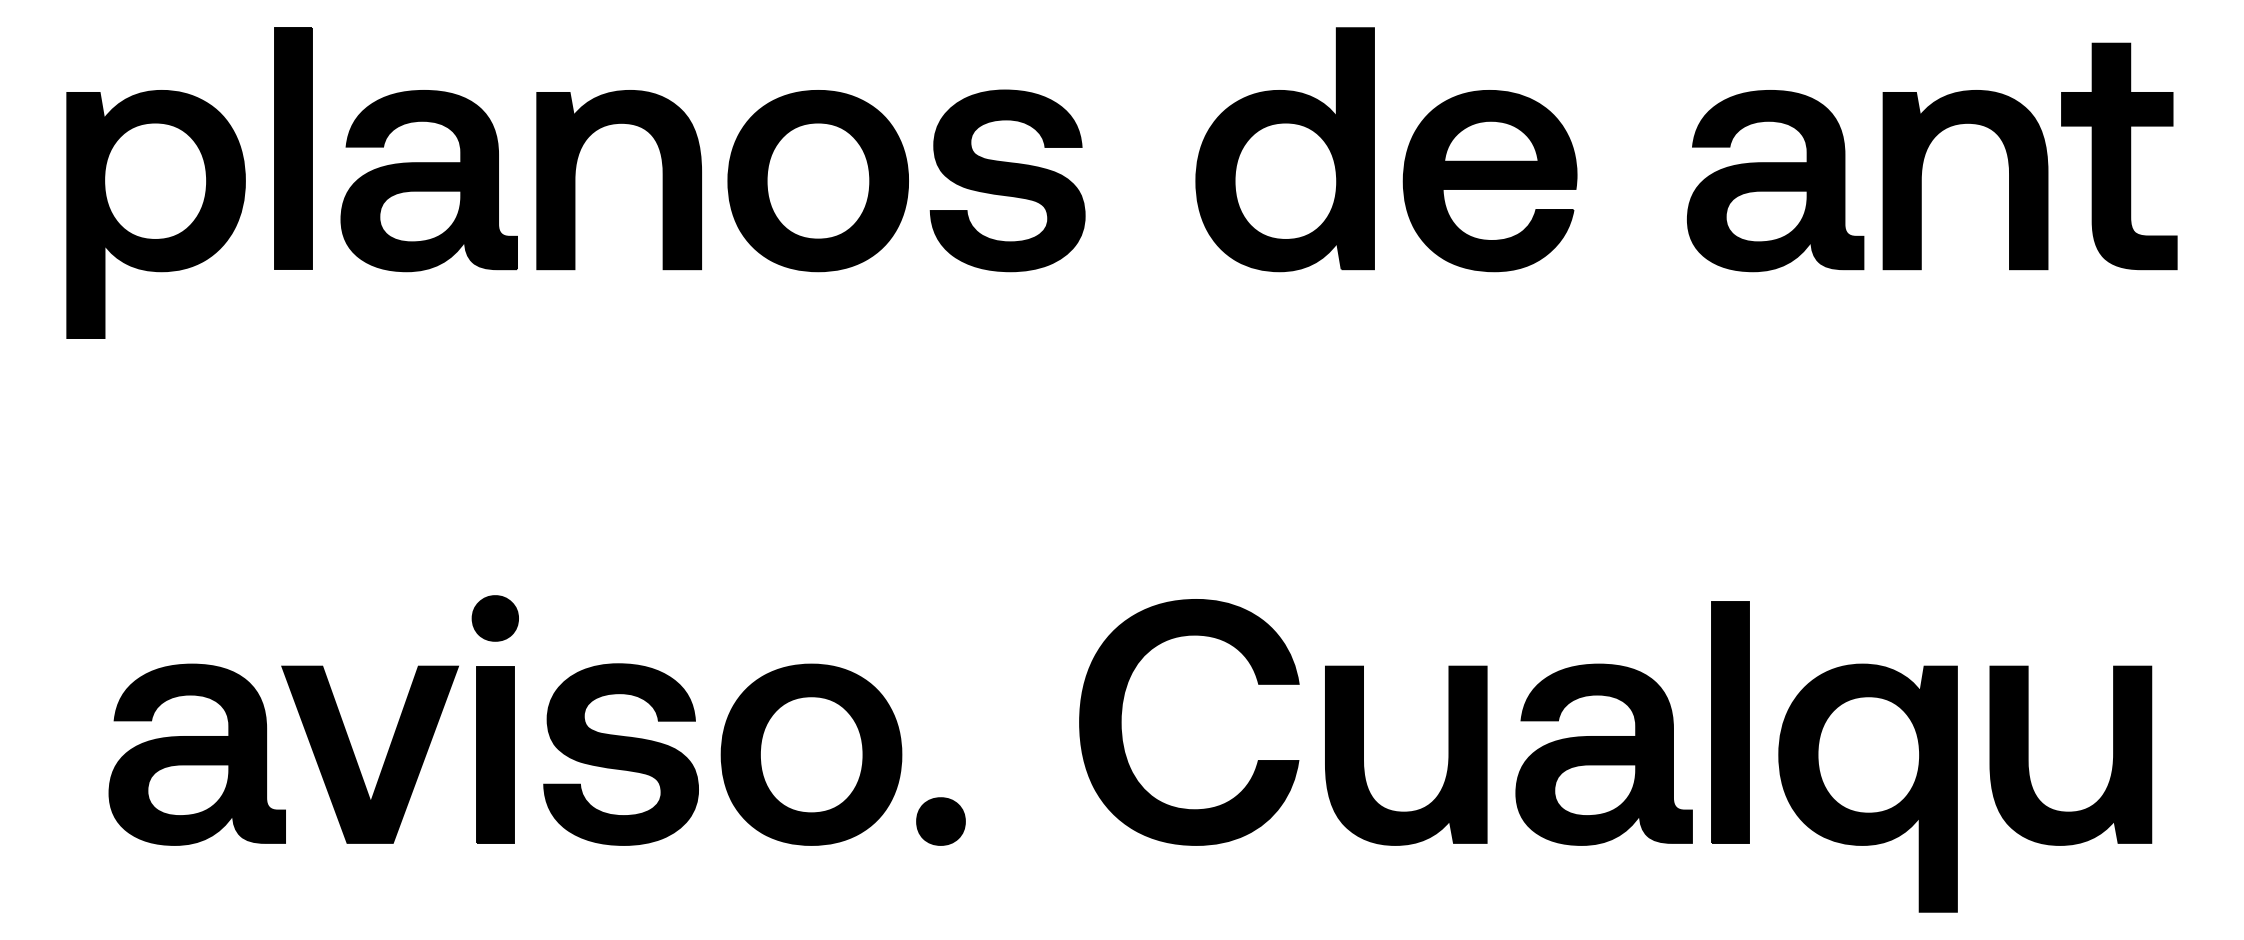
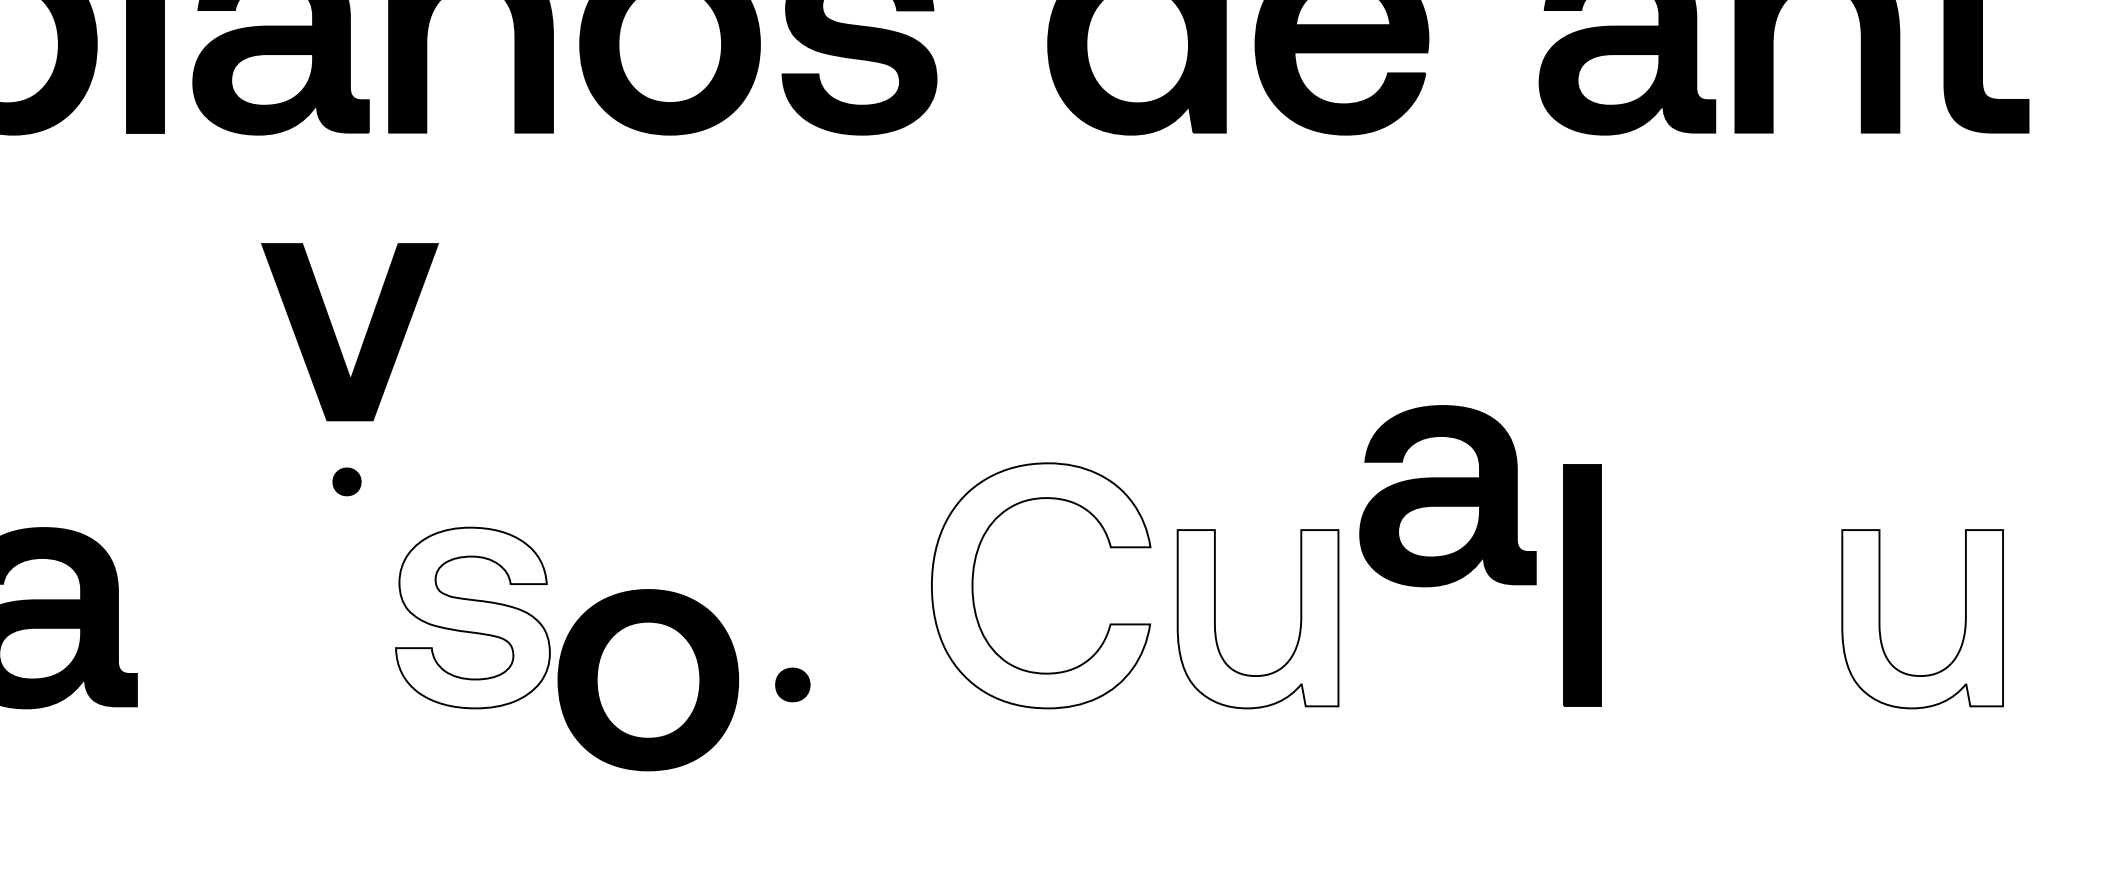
part: (494, 618) -> (346, 481), size x0.6
fill: (1189, 721) -> (1041, 584), removed
part: (495, 754) -> (347, 617), removed
fill: (621, 754) -> (473, 617), removed
part: (811, 754) -> (648, 679), moved
part: (1603, 754) -> (1447, 495), moved
fill: (1405, 755) -> (1257, 618), removed
fill: (2070, 755) -> (1922, 618), removed
part: (357, 761) -> (337, 338), moved
part: (1867, 787) -> (1719, 650), removed
part: (940, 821) -> (792, 684), size x0.7

